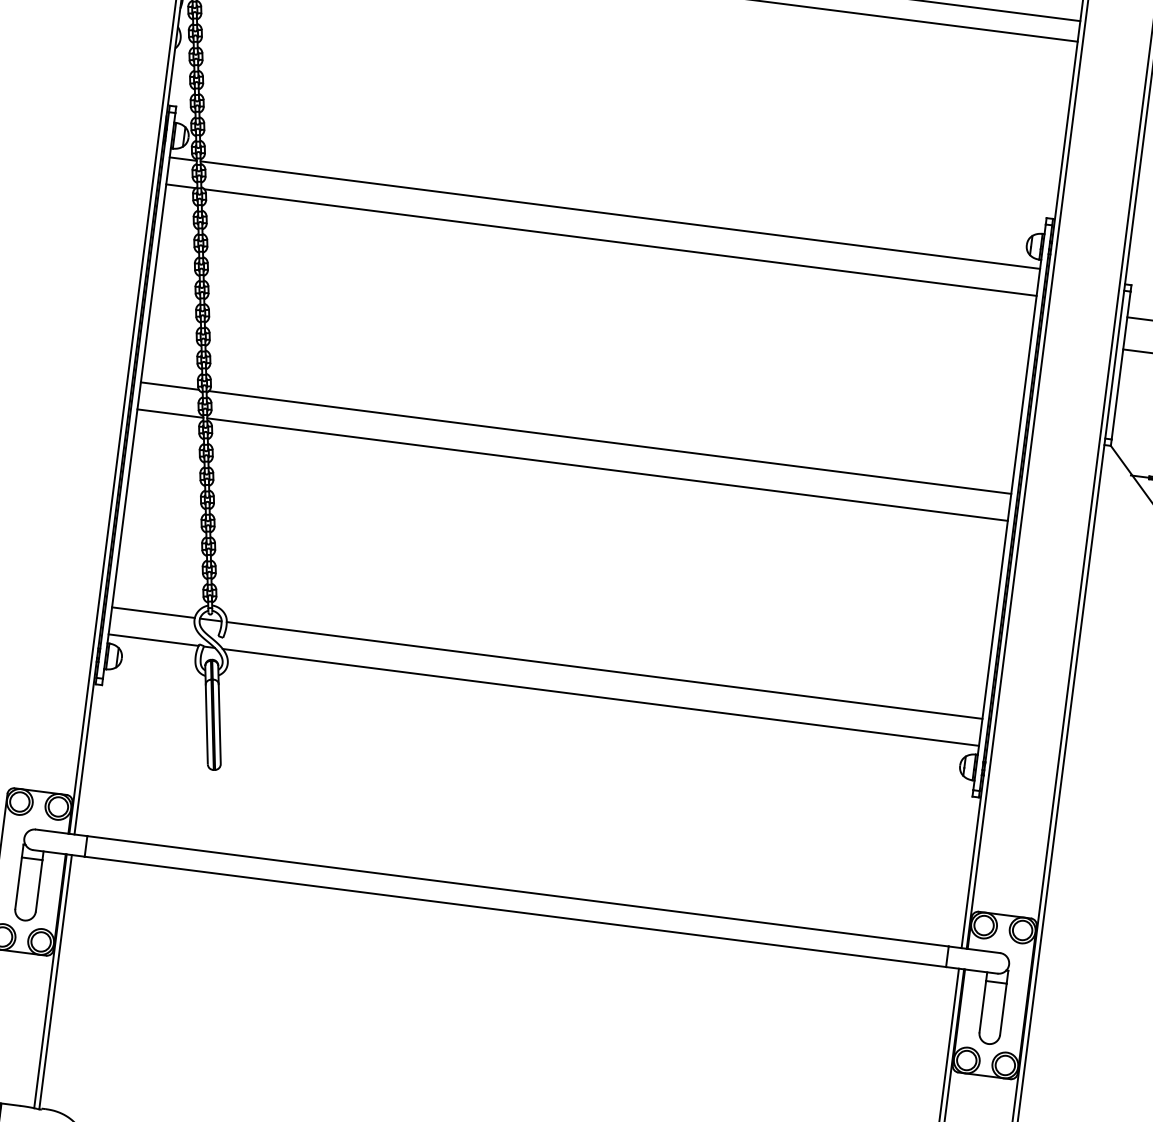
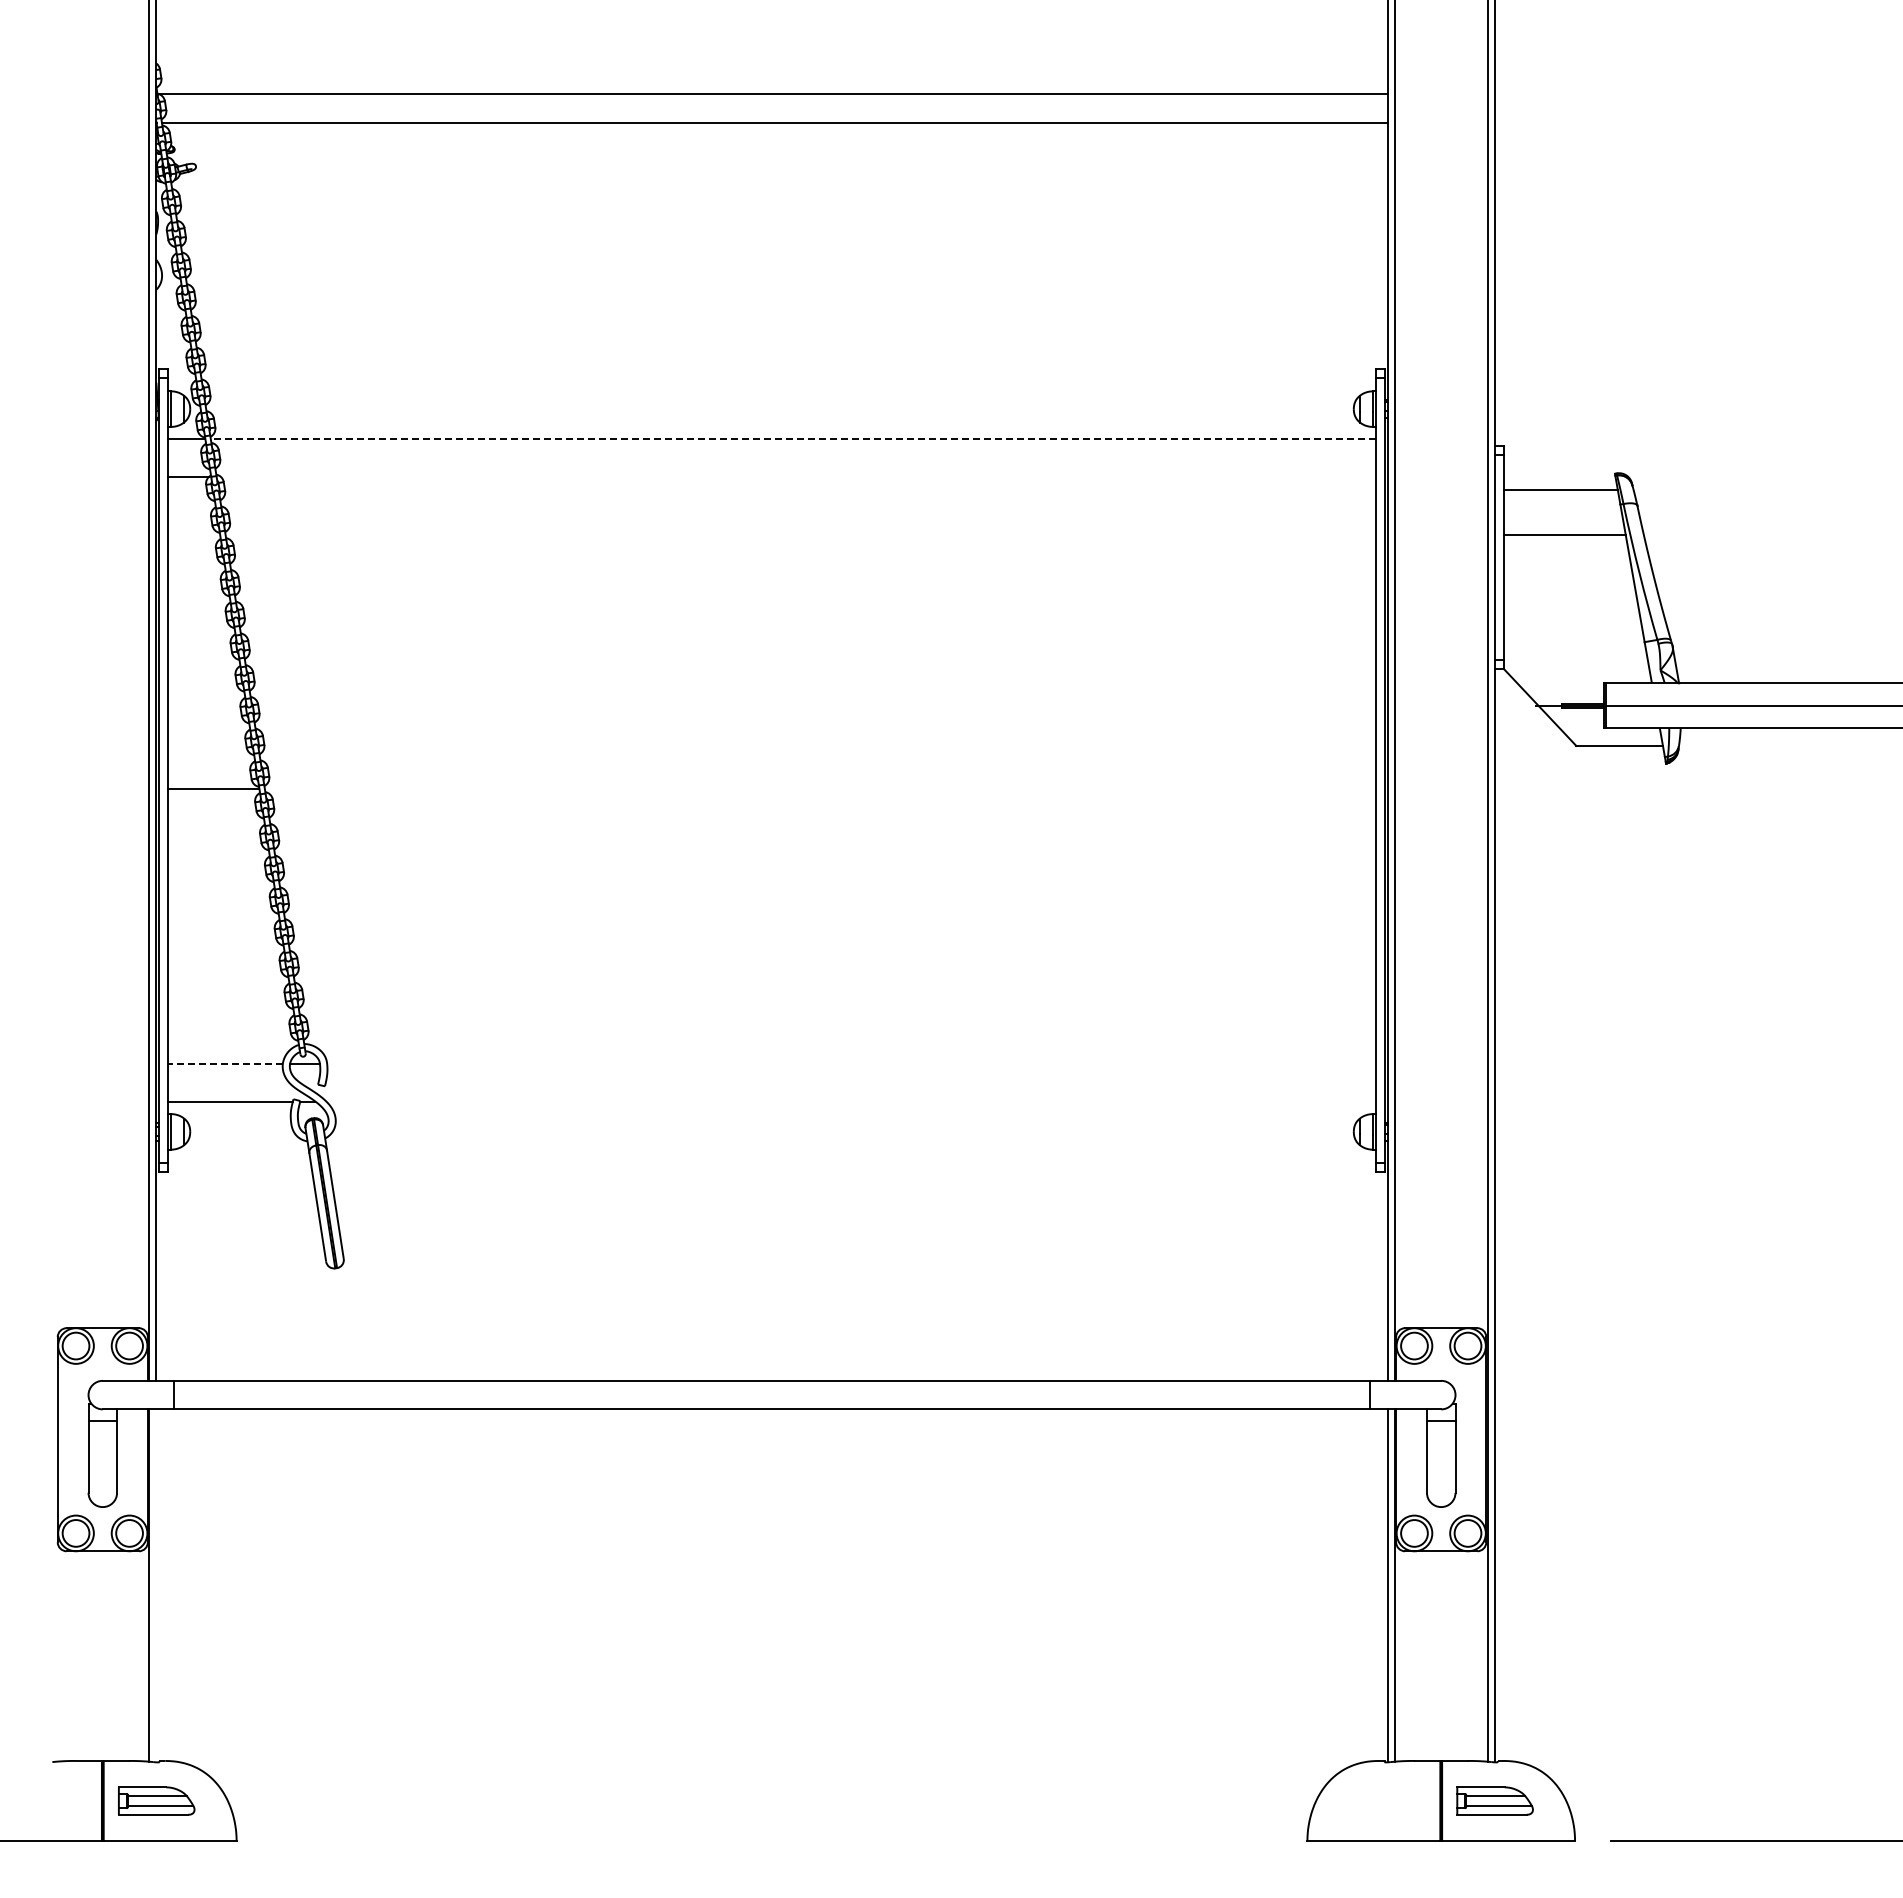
line: (620, 215) -> (793, 439), solid -> dashed
line: (620, 242) -> (798, 476), removed
line: (169, 385) -> (207, 751), removed
line: (610, 442) -> (819, 751), removed
line: (607, 469) -> (820, 789), removed
line: (152, 612) -> (224, 1064), solid -> dashed
line: (604, 670) -> (851, 1064), removed
line: (601, 697) -> (851, 1101), removed
line: (55, 981) -> (156, 1585), removed

